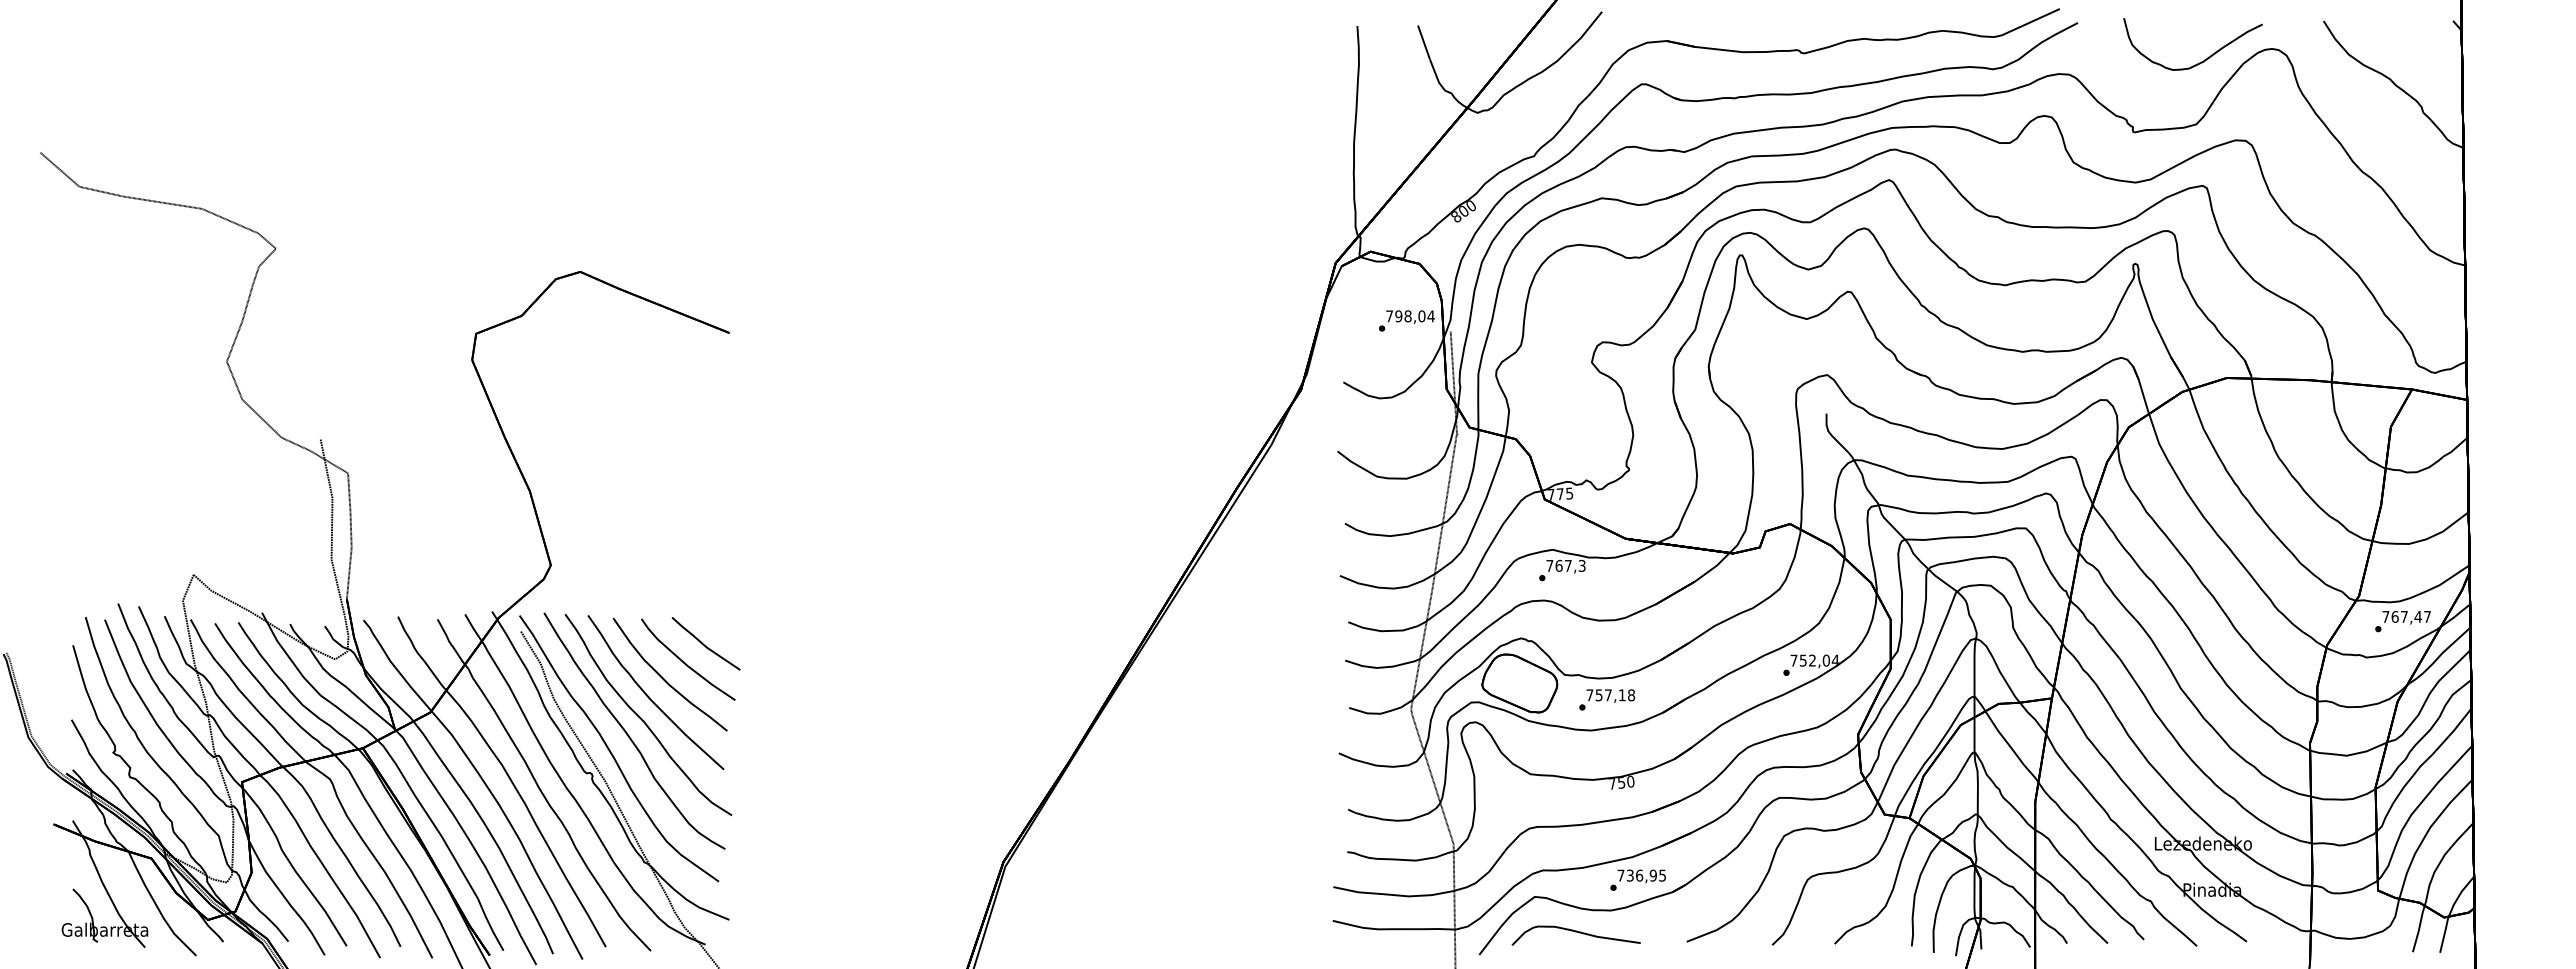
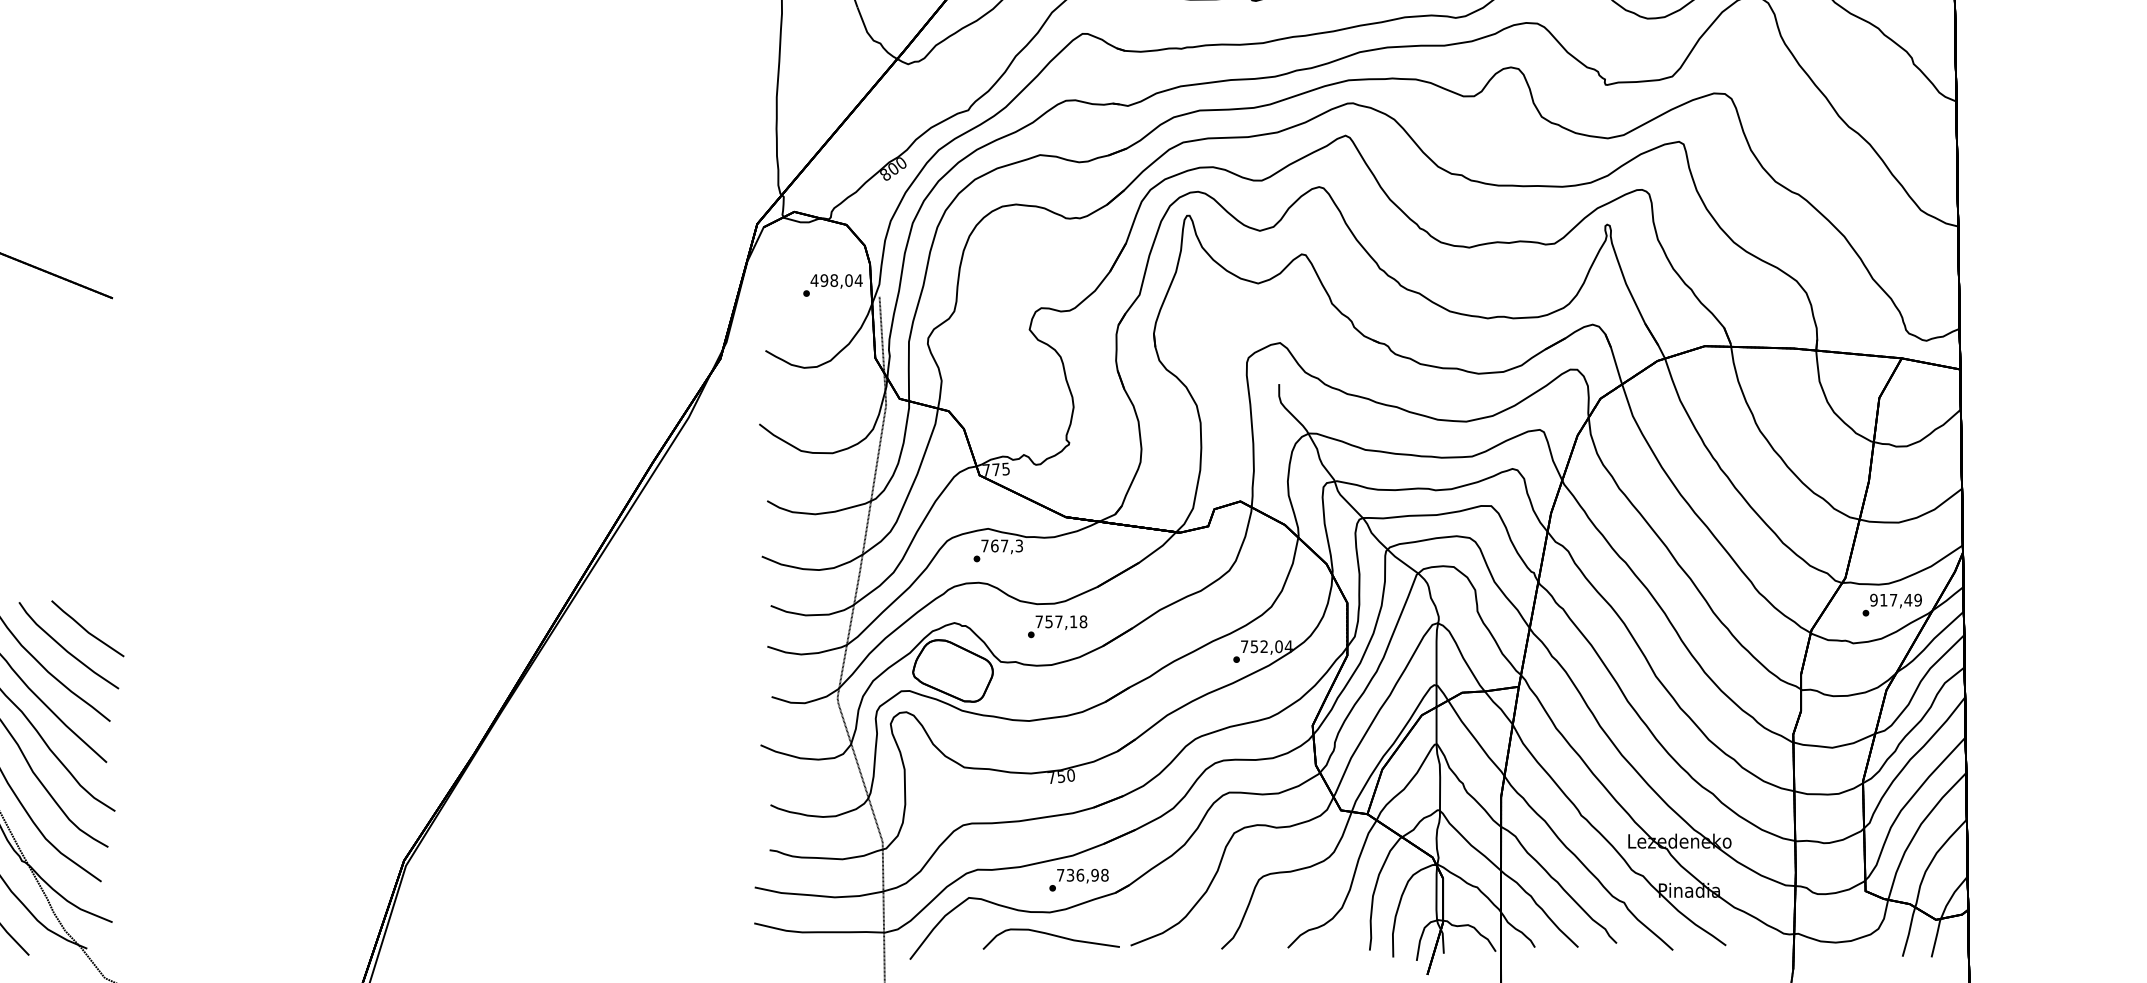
text: (1389, 316) -> (814, 280), 798,04 -> 498,04
text: (2406, 616) -> (1895, 599), 767,47 -> 917,49
text: (1607, 699) -> (1057, 626), moved
text: (1662, 875) -> (1104, 875), 736,95 -> 736,98
curve: (1575, 932) -> (1050, 935), moved

